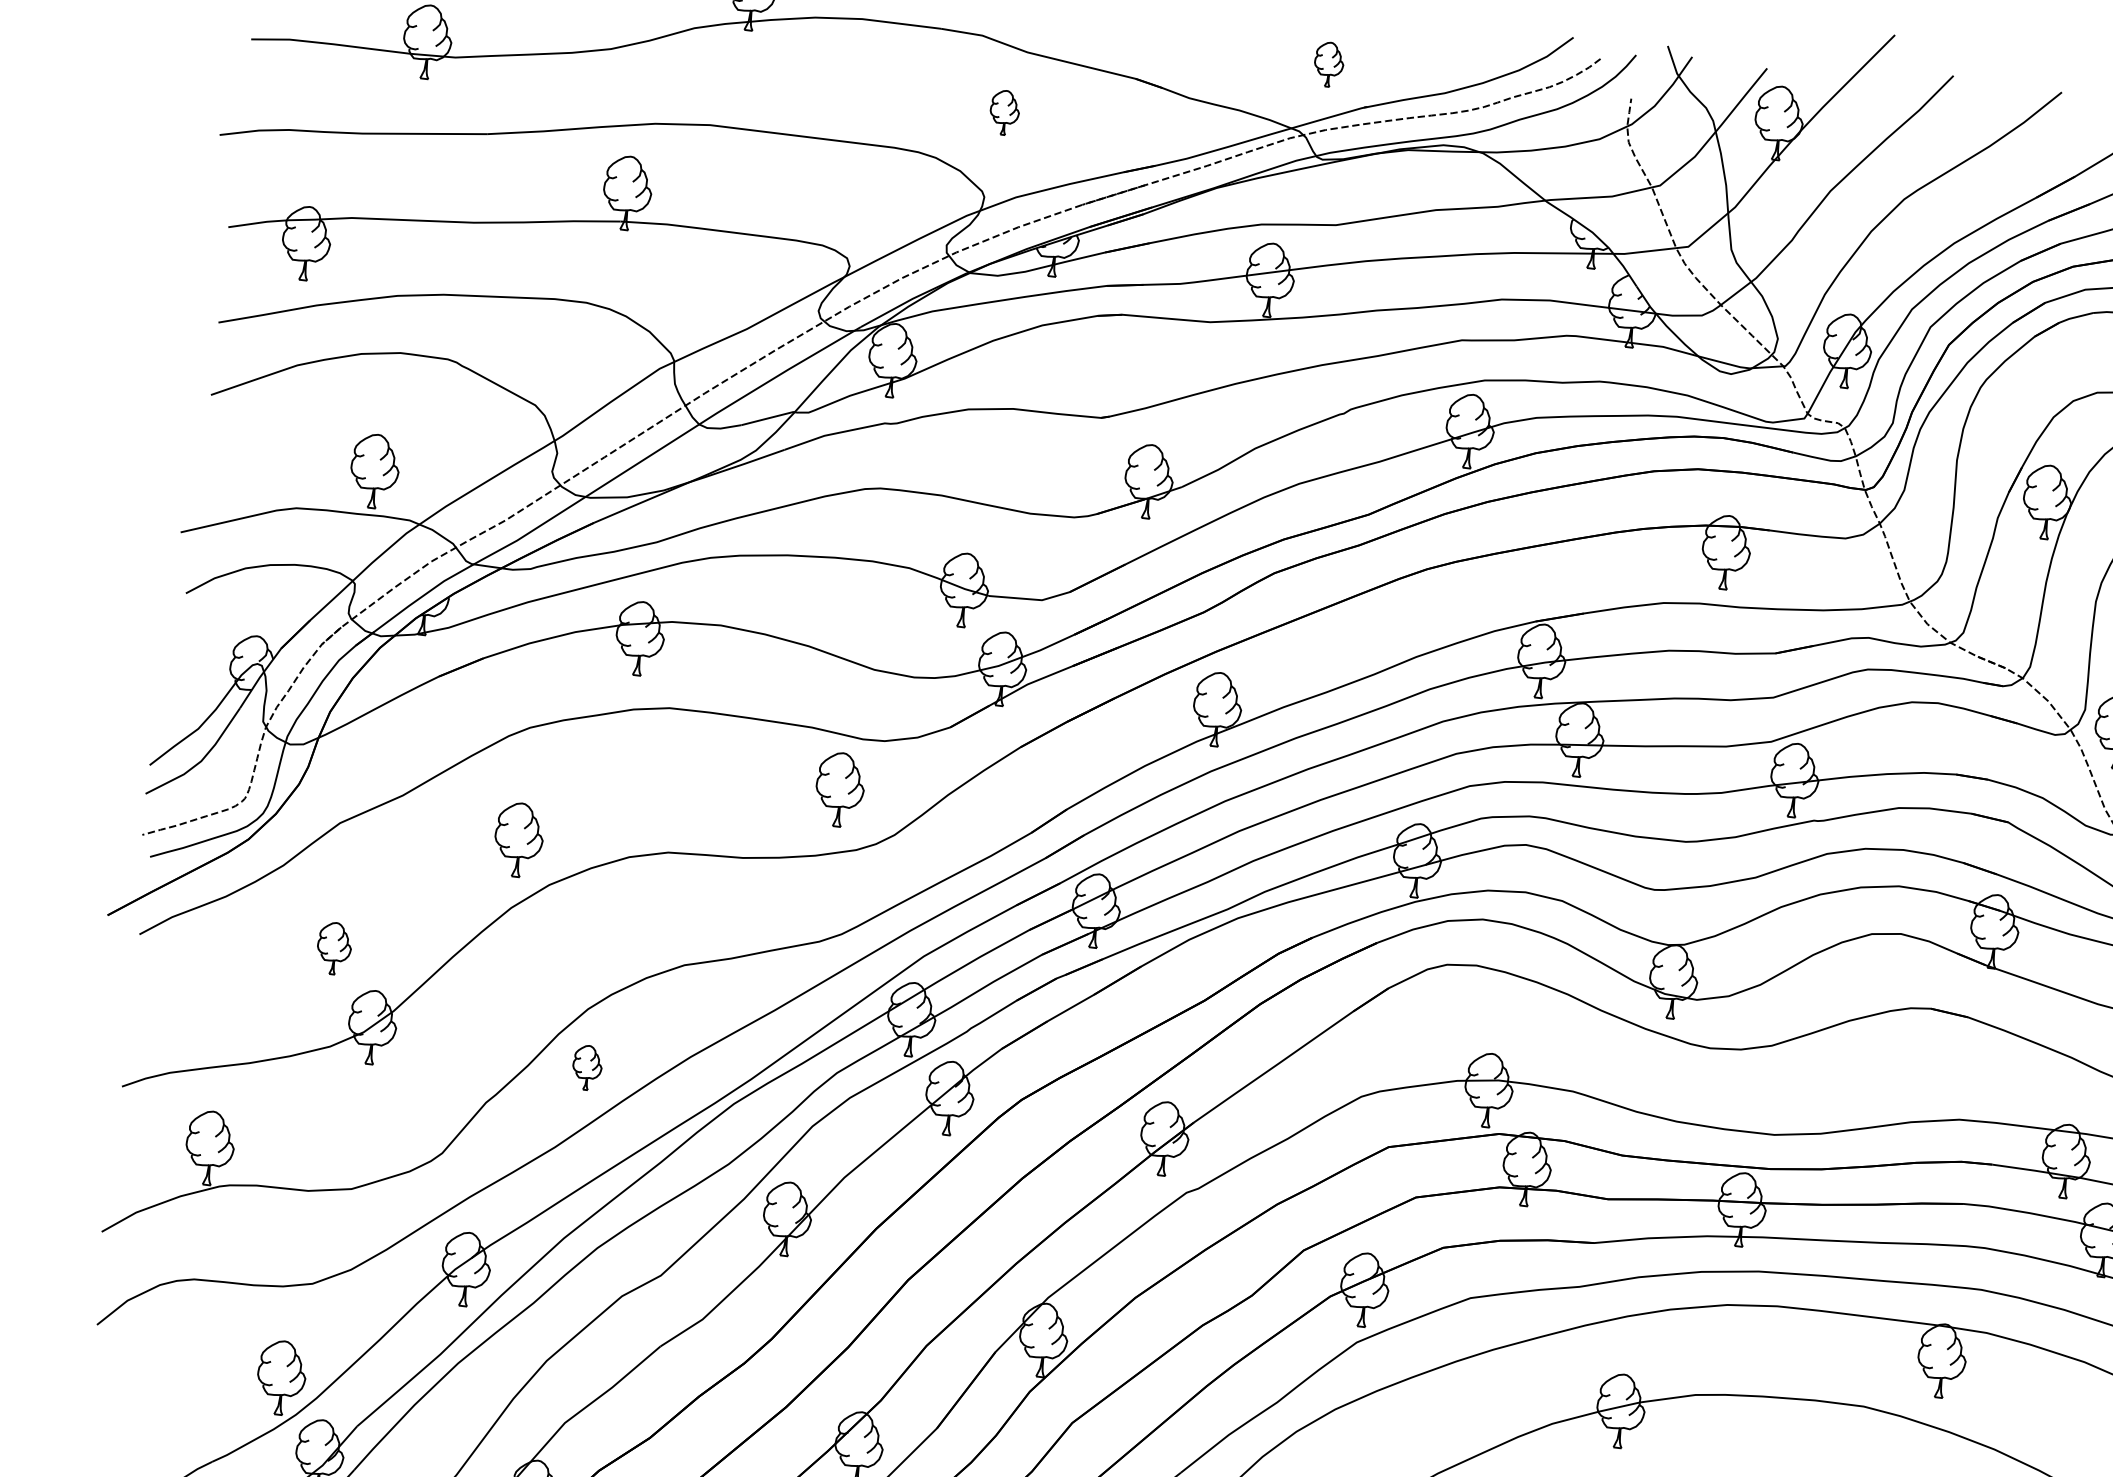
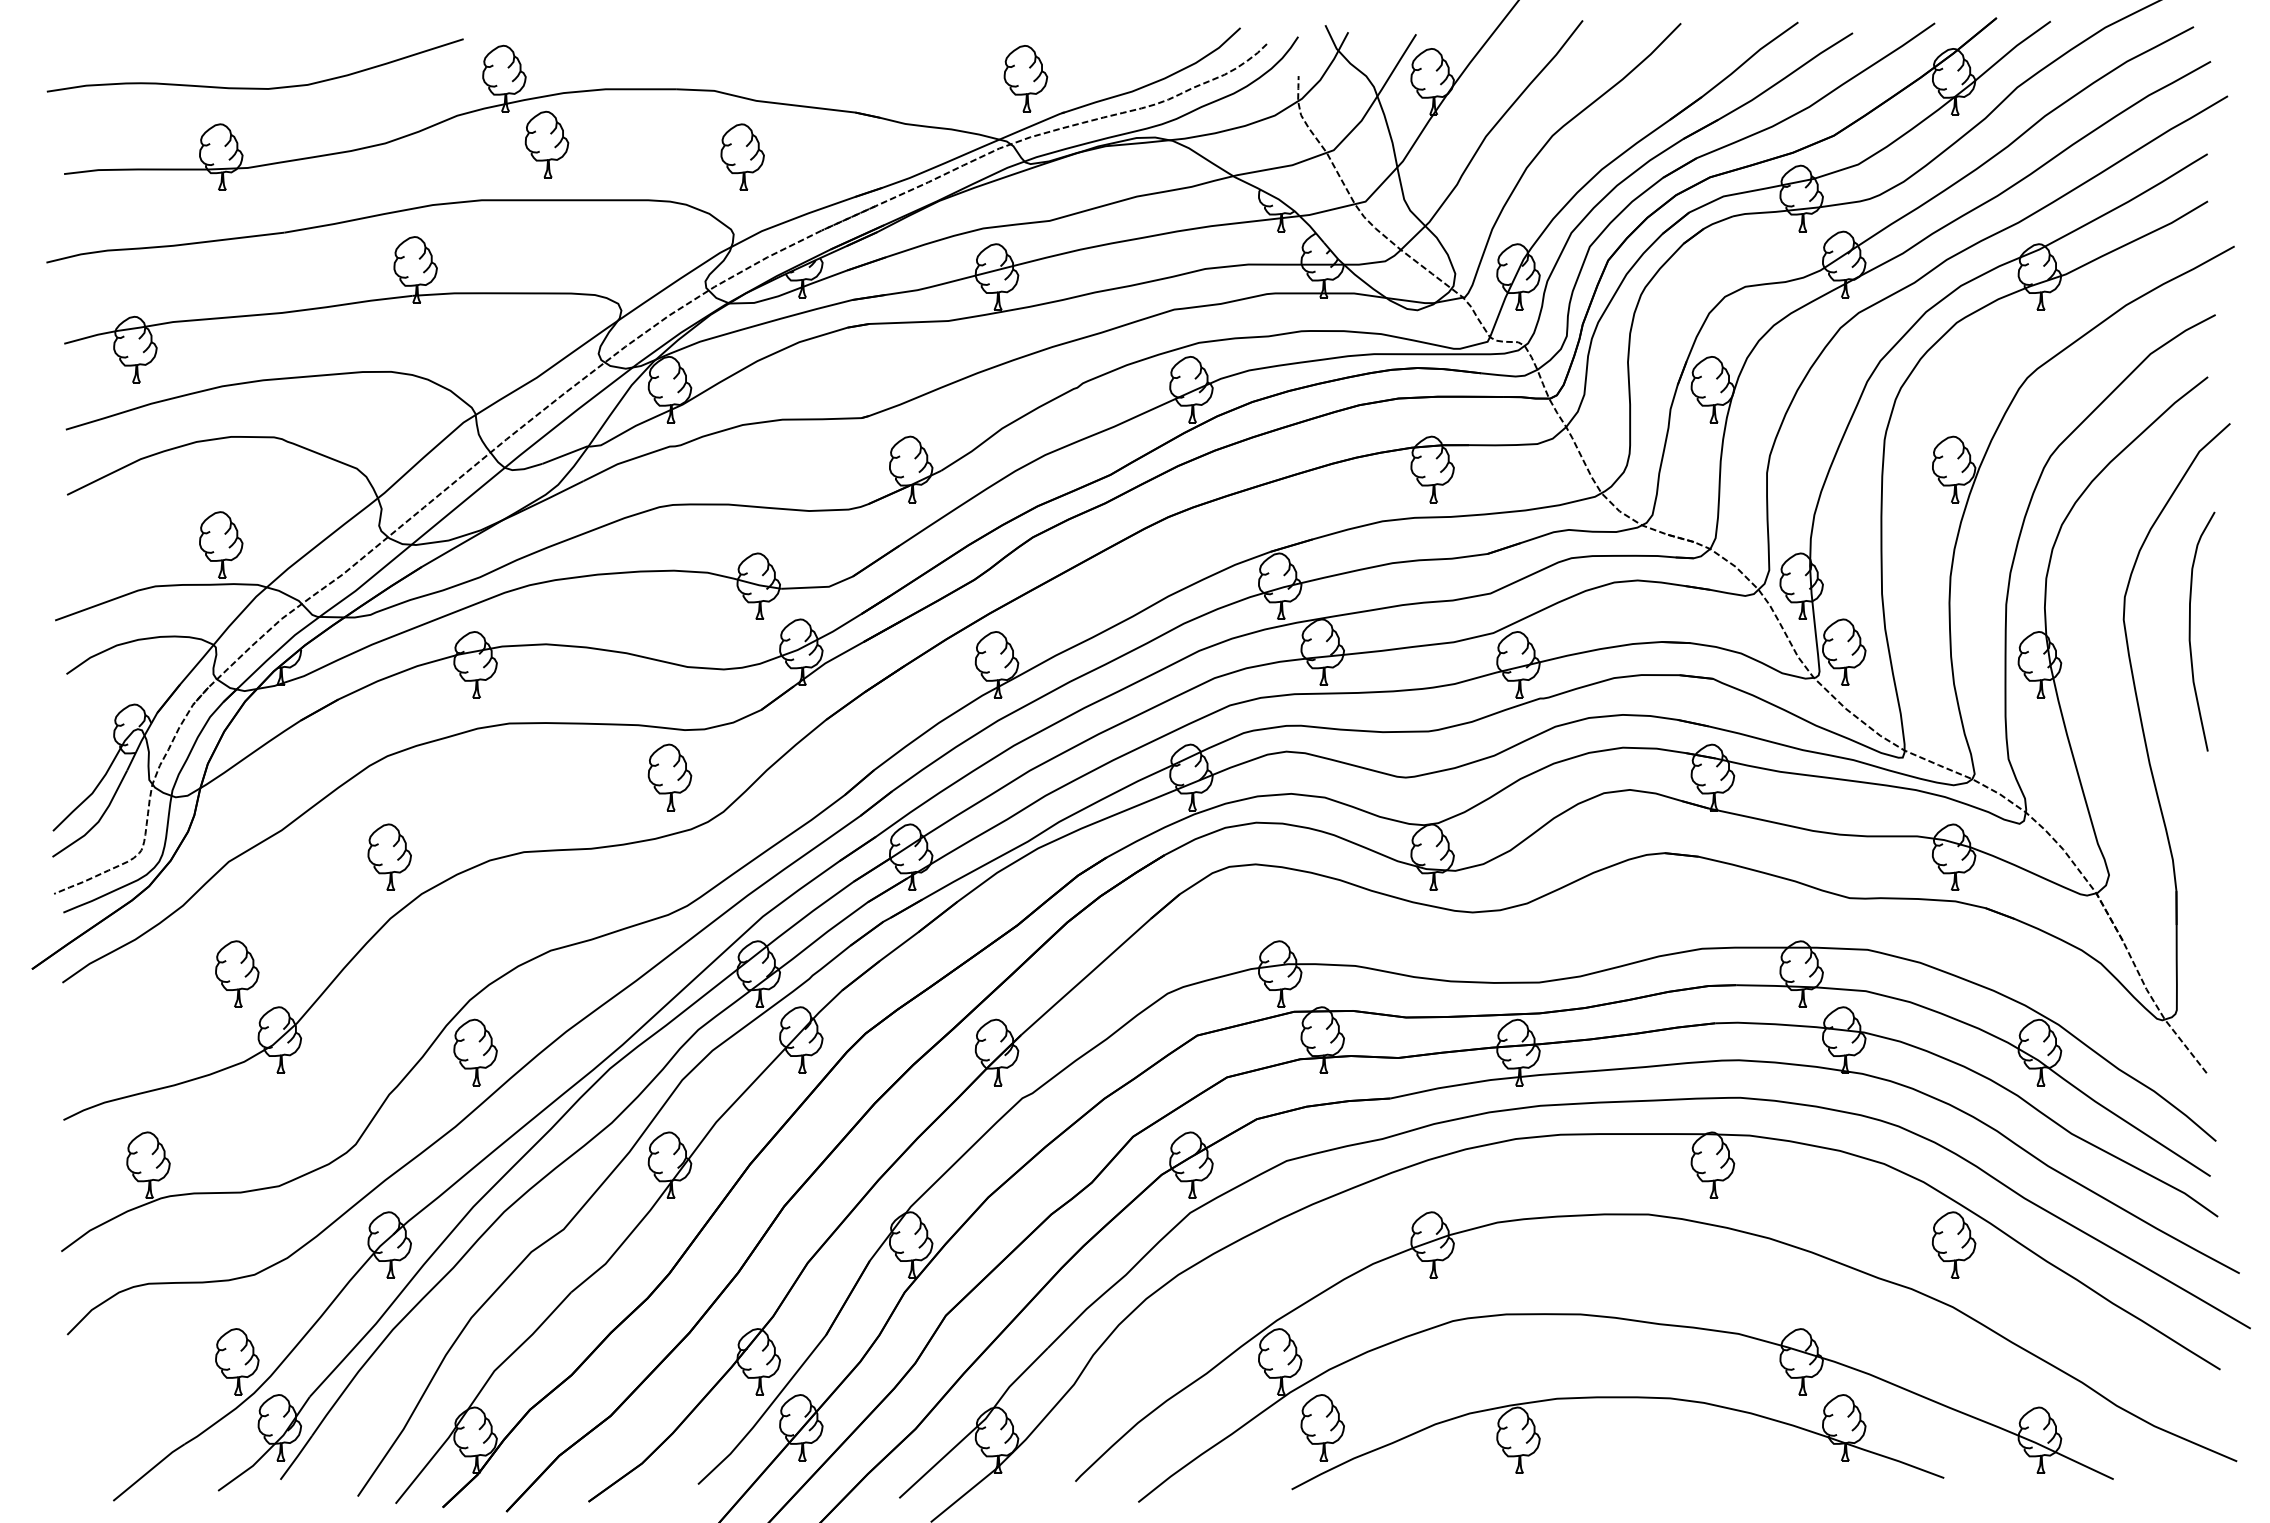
part: (1328, 64) -> (1025, 78), size x1.67
part: (789, 72) -> (546, 144), added
part: (1004, 112) -> (742, 156), size x1.67
part: (334, 947) -> (237, 973), size x1.43
part: (587, 1067) -> (475, 1052), size x1.67

